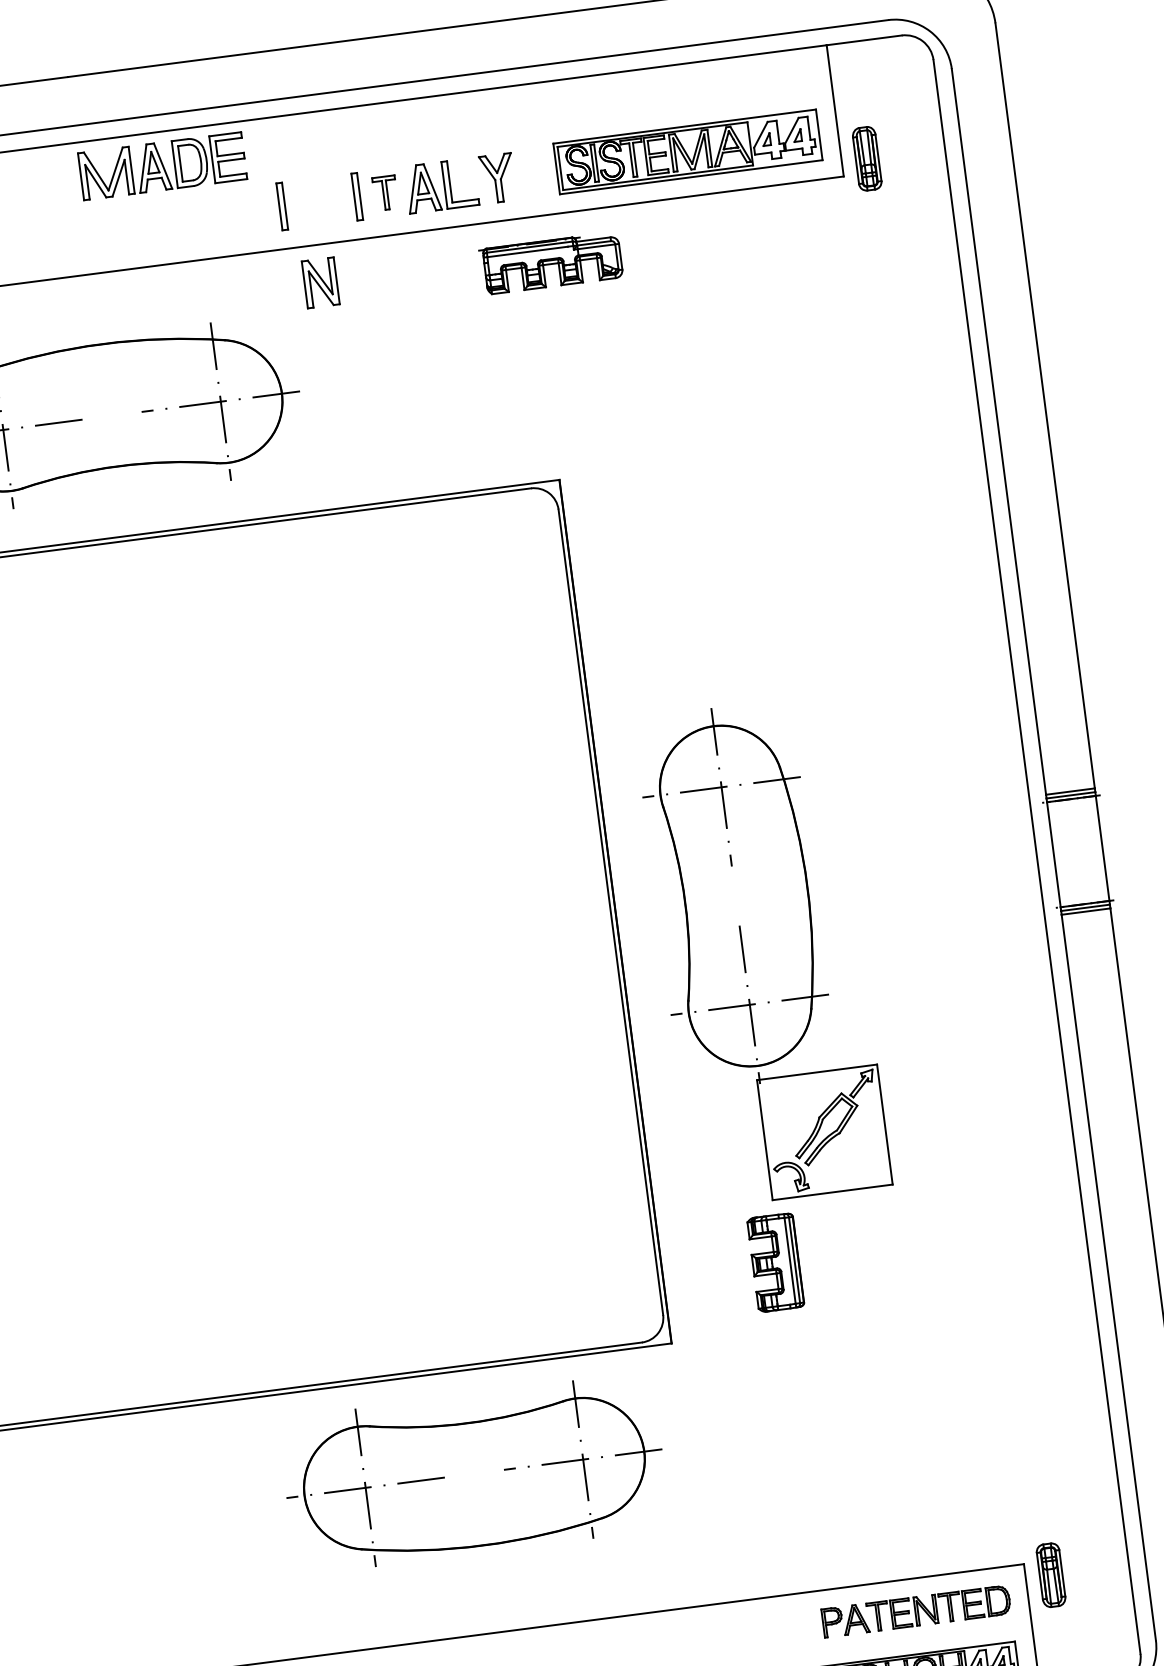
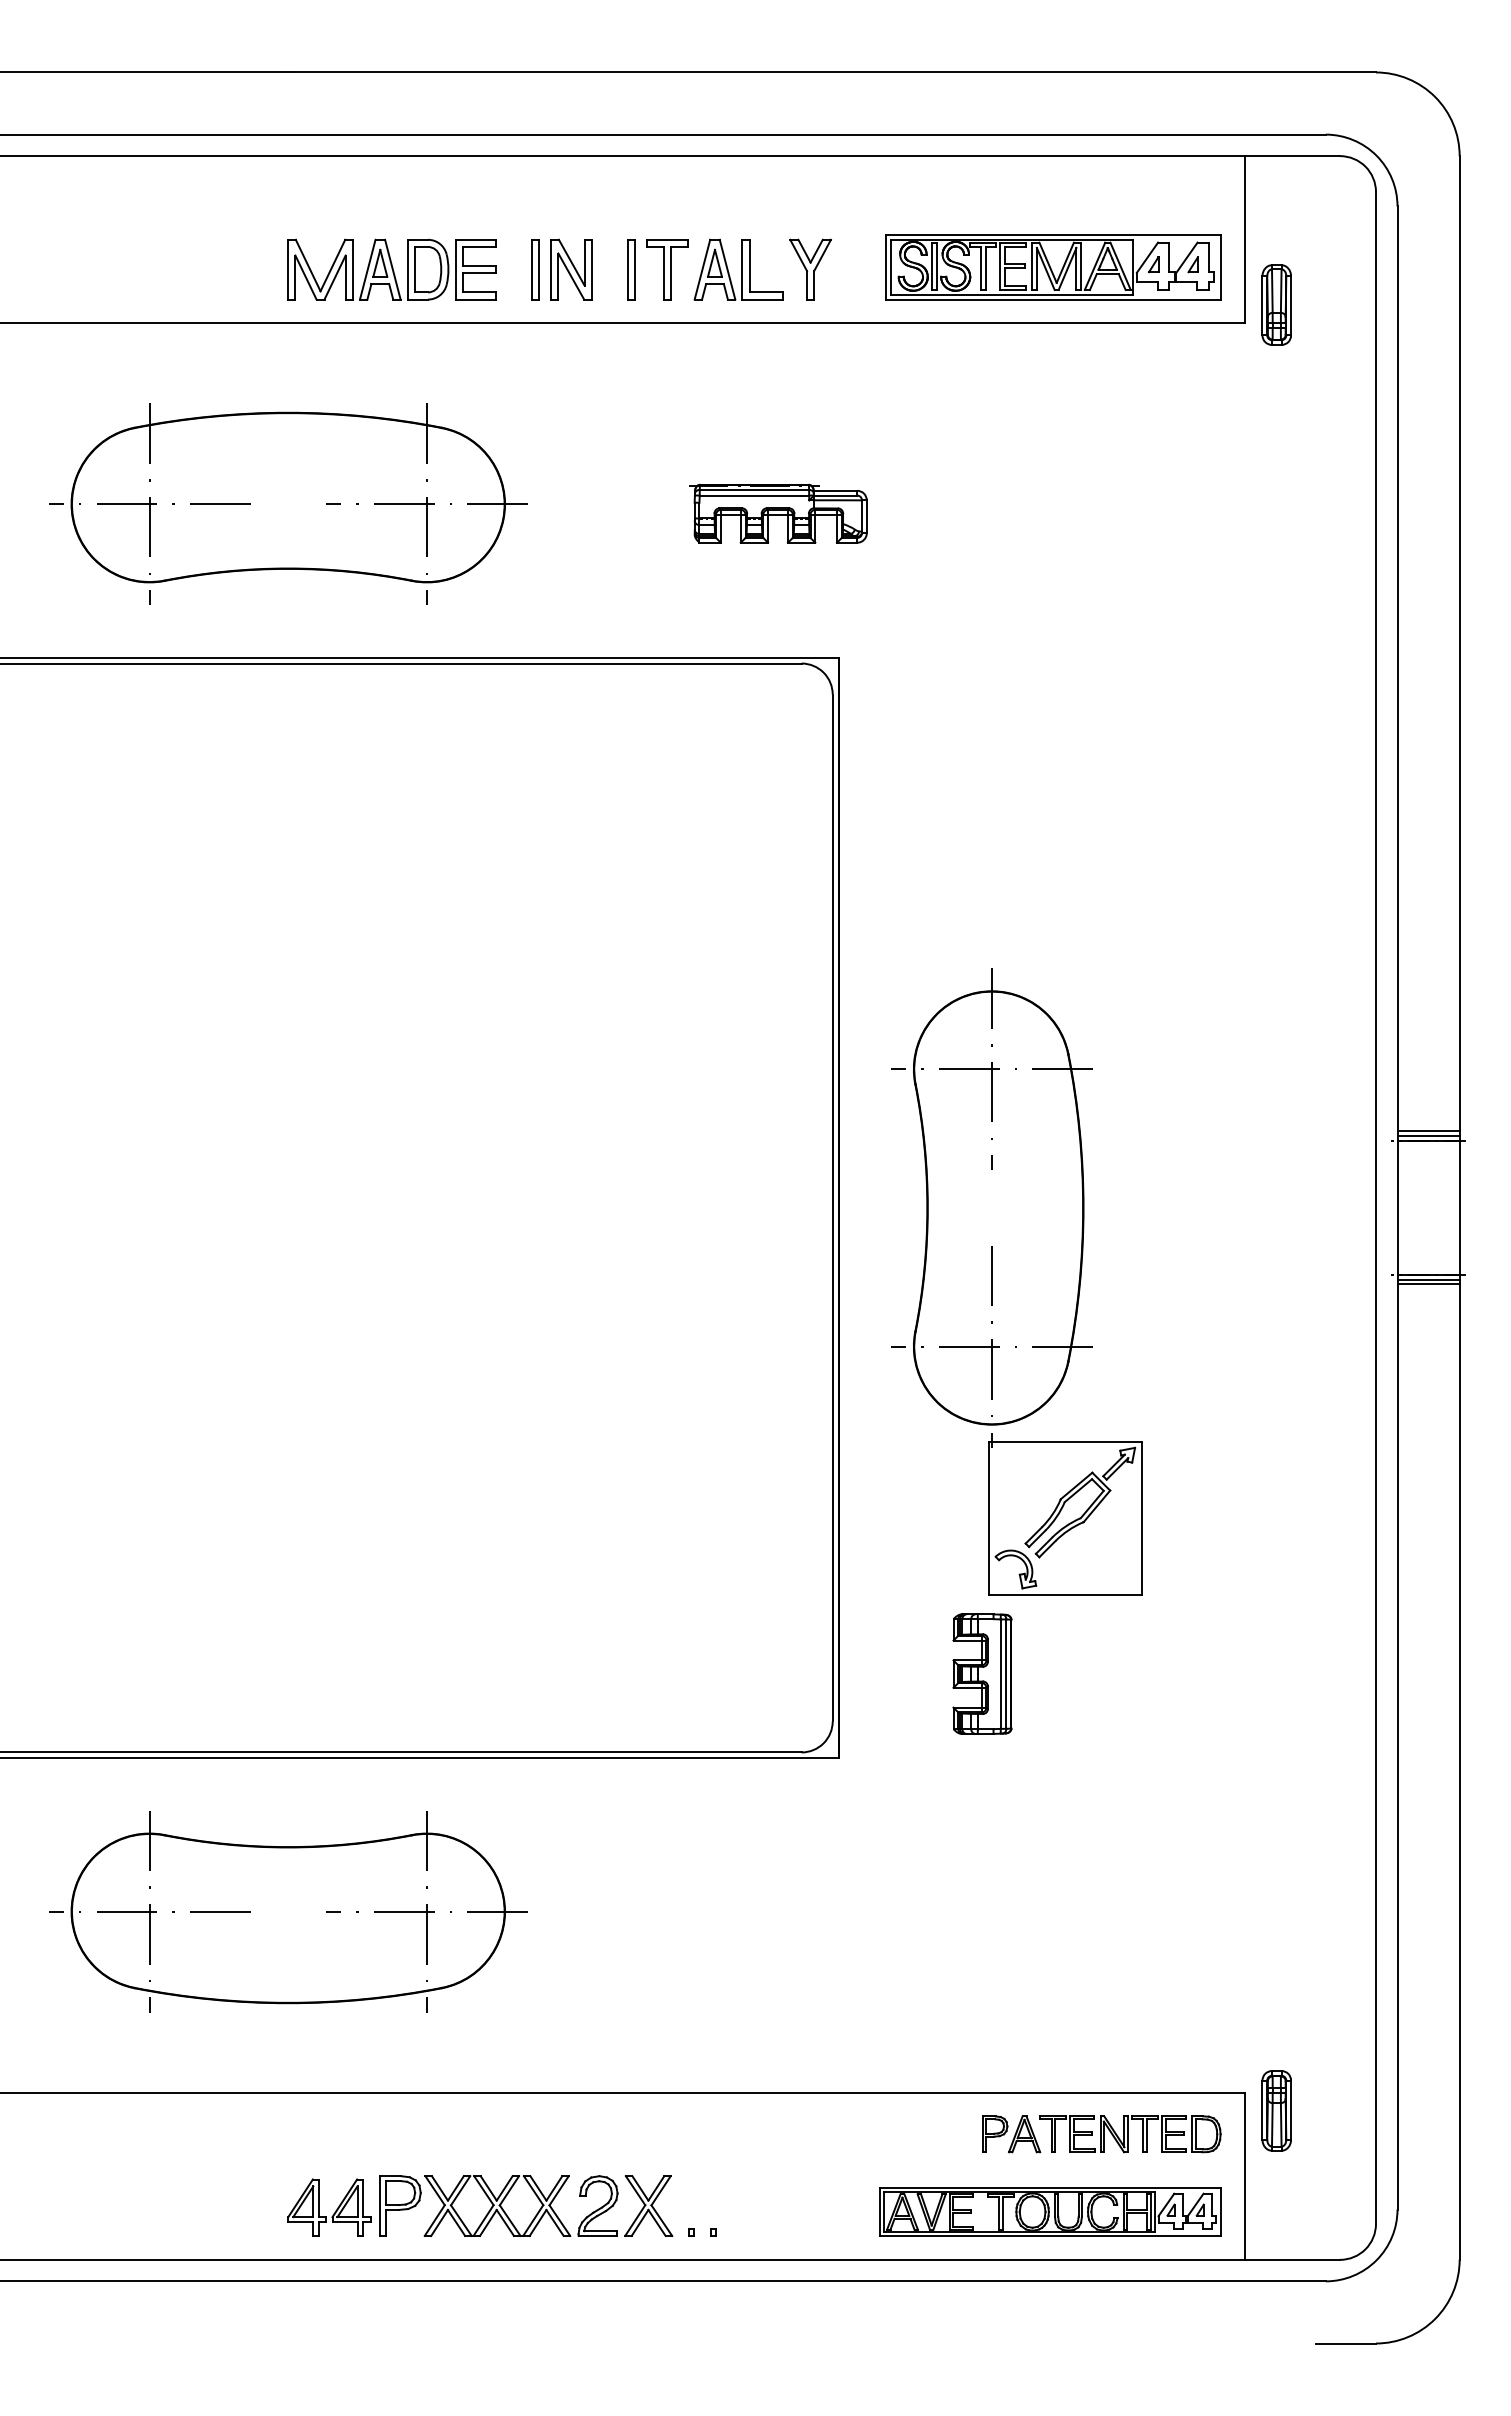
part: (162, 166) -> (391, 269), moved
part: (385, 192) -> (667, 269), size x1.43
part: (551, 263) -> (778, 513), moved
part: (320, 282) -> (571, 269), moved
part: (474, 1473) -> (288, 1911), moved

